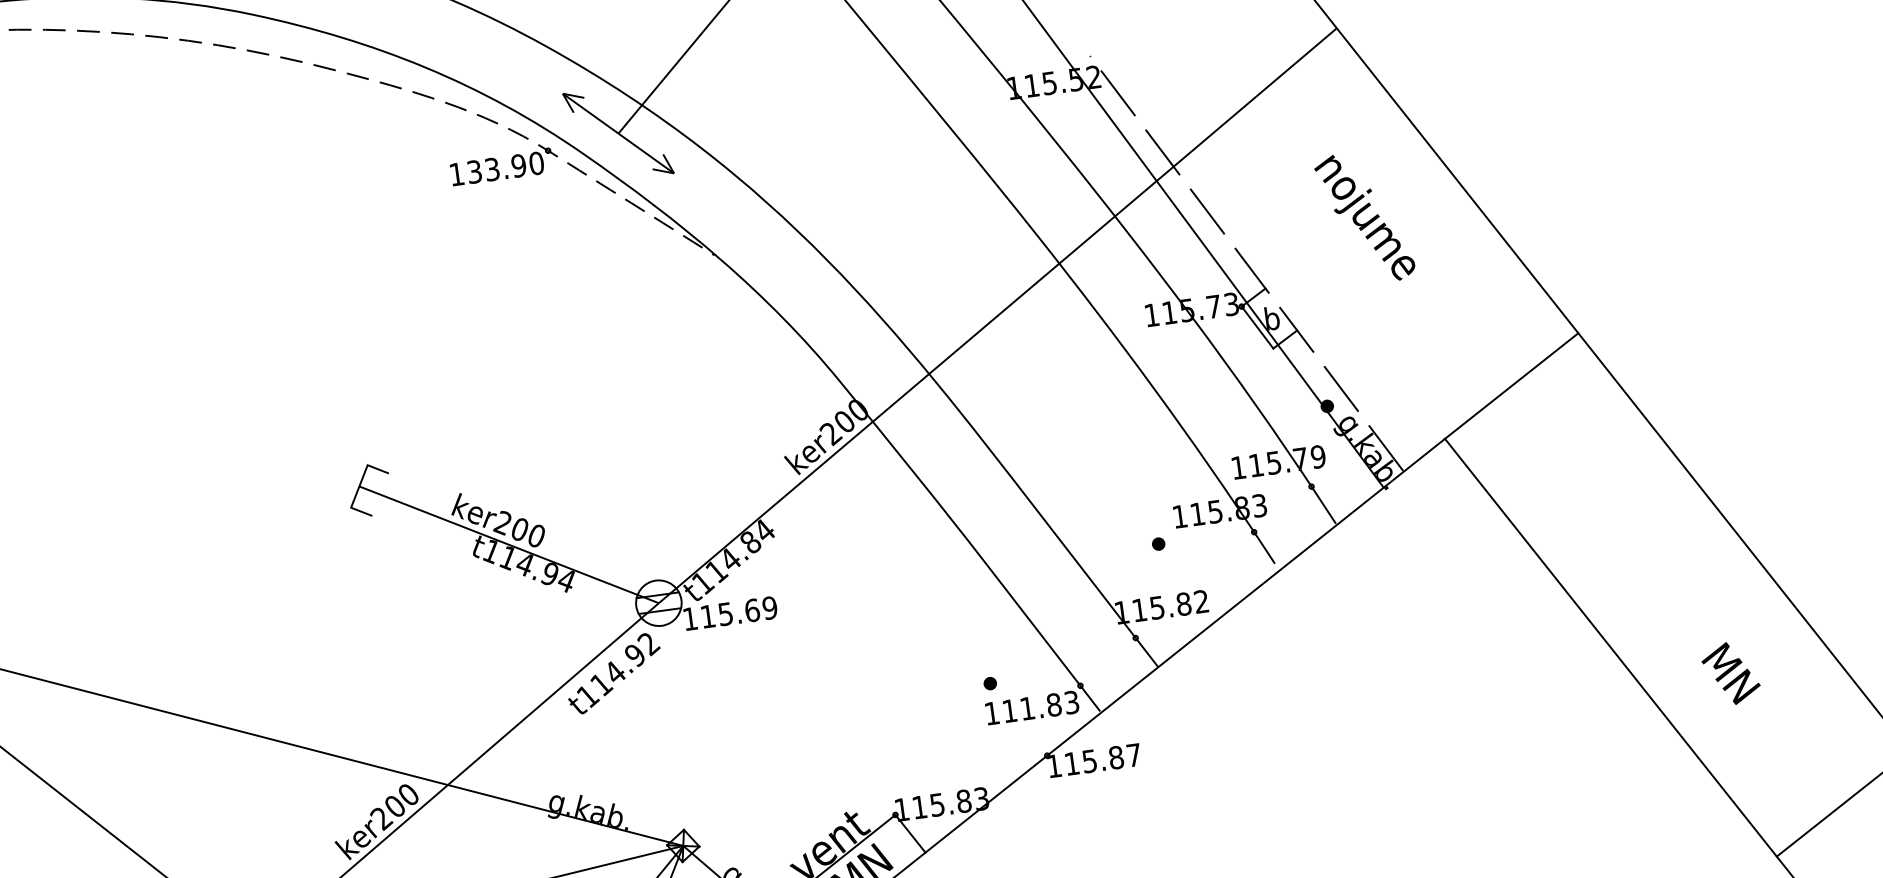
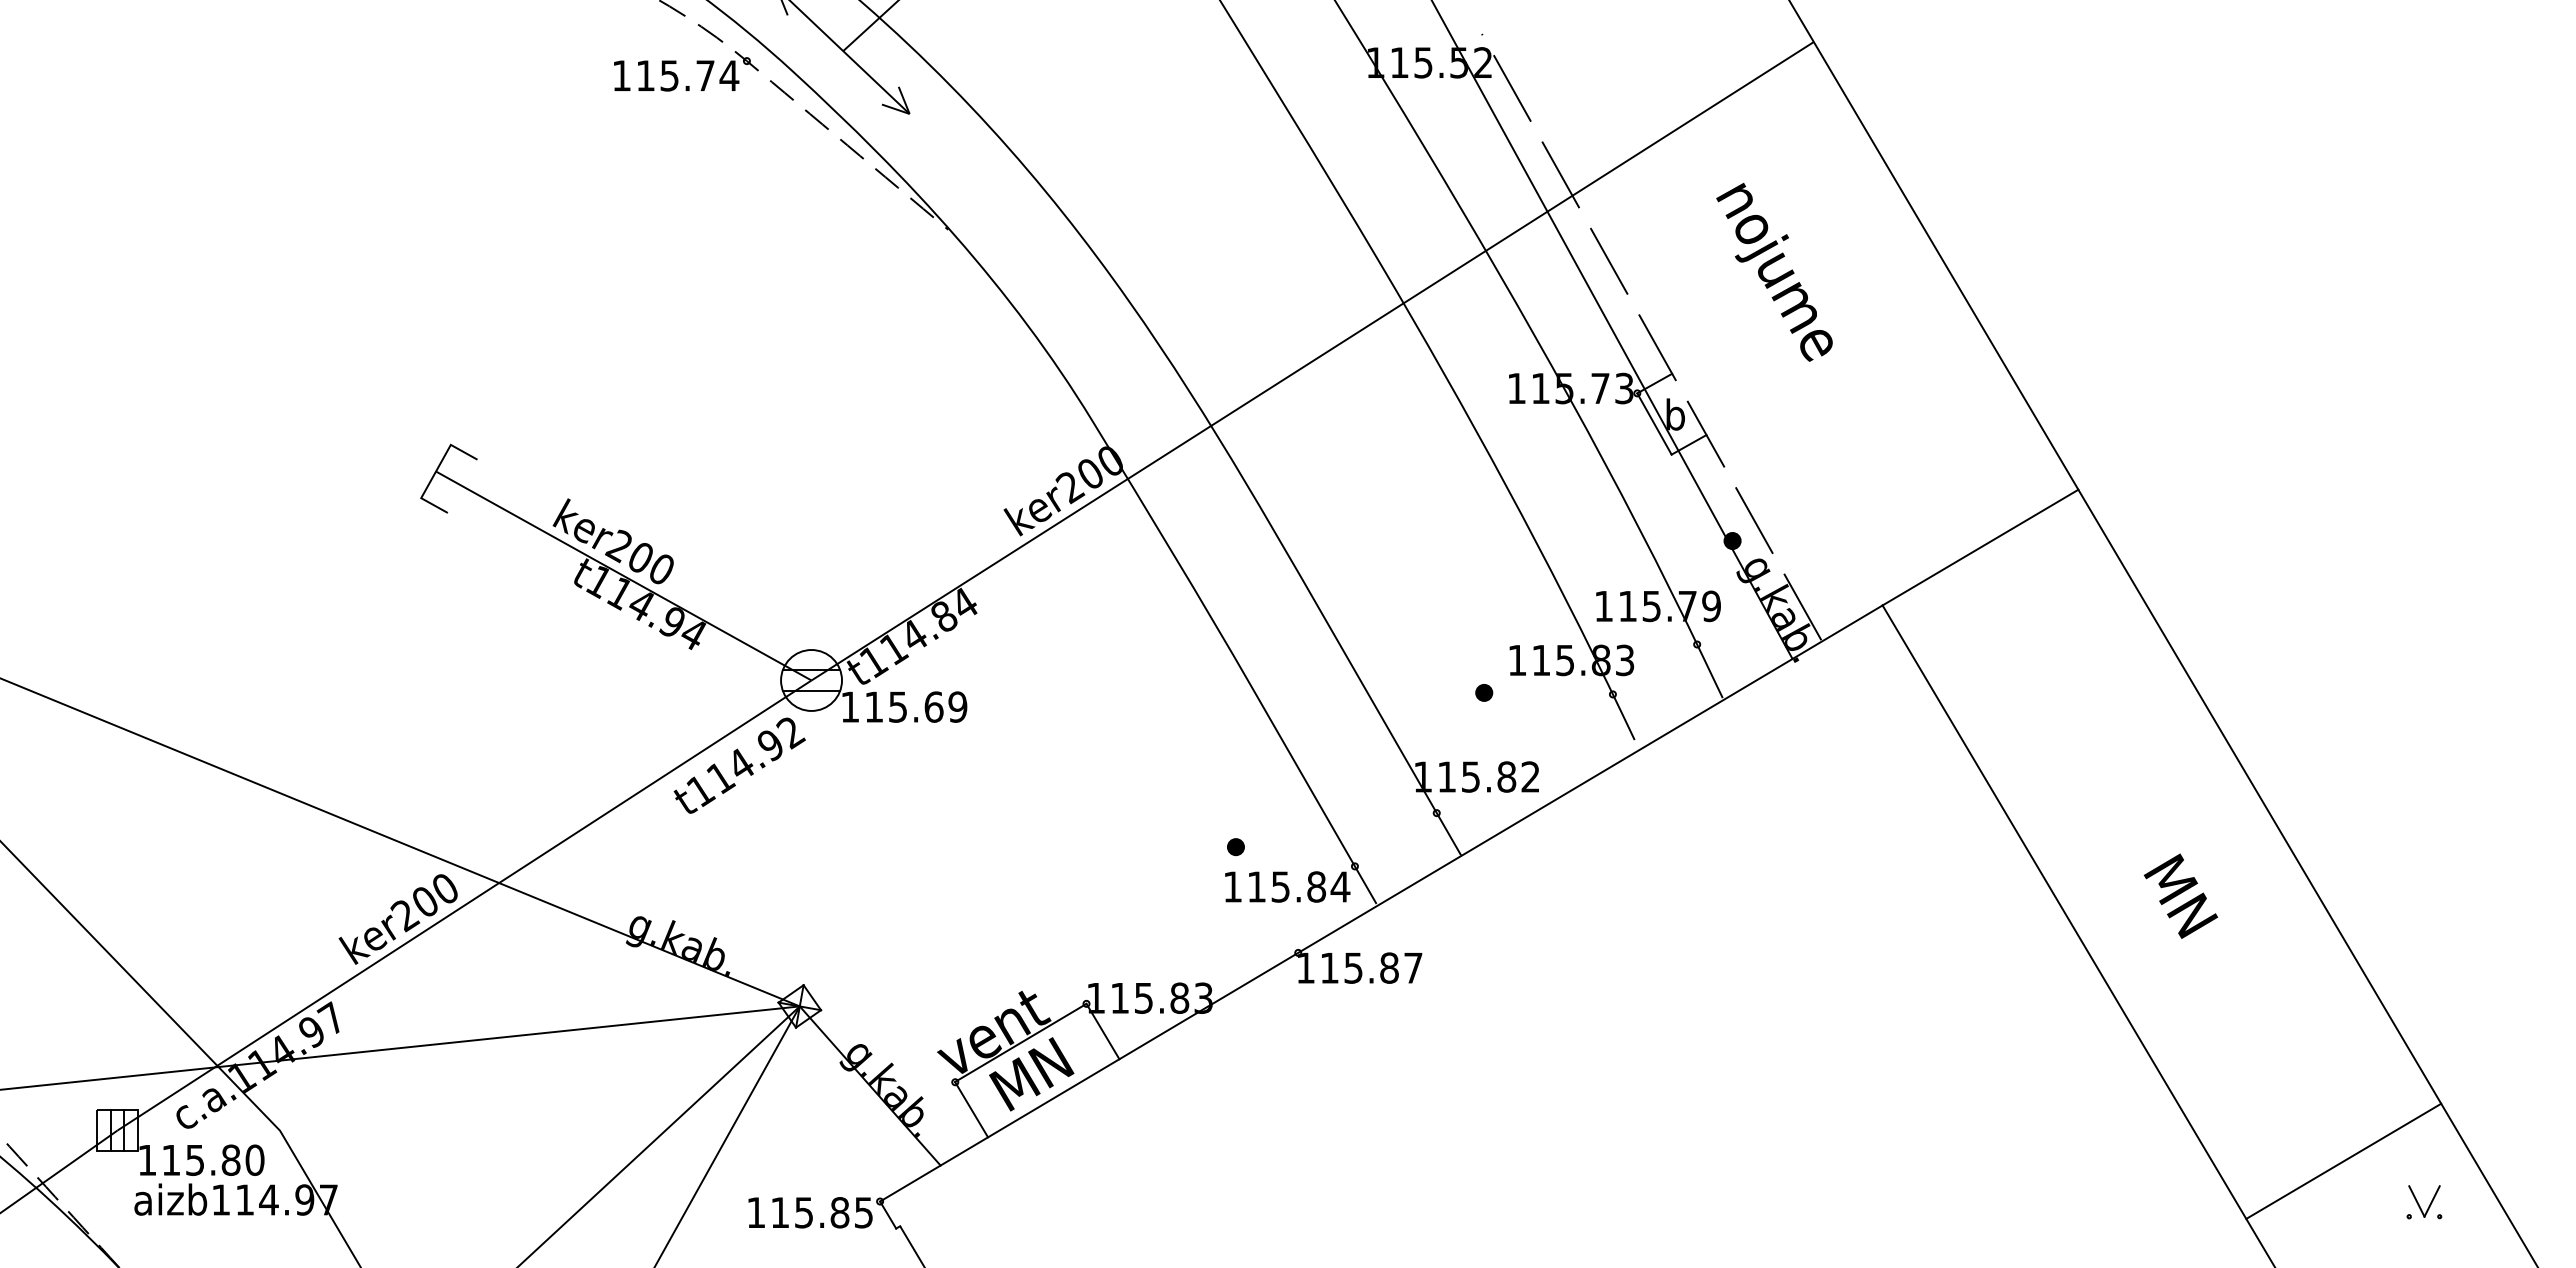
text: (505, 167) -> (687, 75), 133.90 -> 115.74
text: (1364, 217) -> (1774, 271), moved
text: (1730, 673) -> (2180, 895), moved
text: (1049, 705) -> (1310, 886), 111.83 -> 115.84

